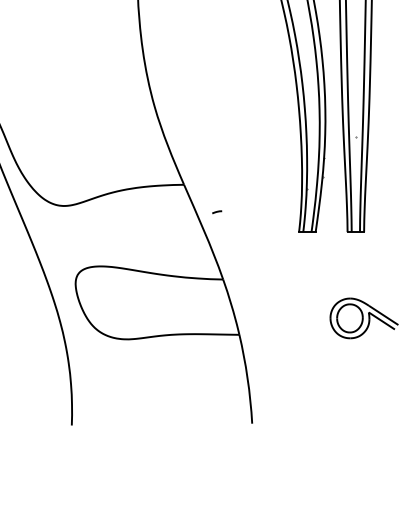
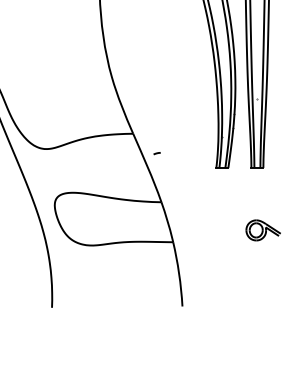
part: (364, 318) -> (263, 230), size x0.7

